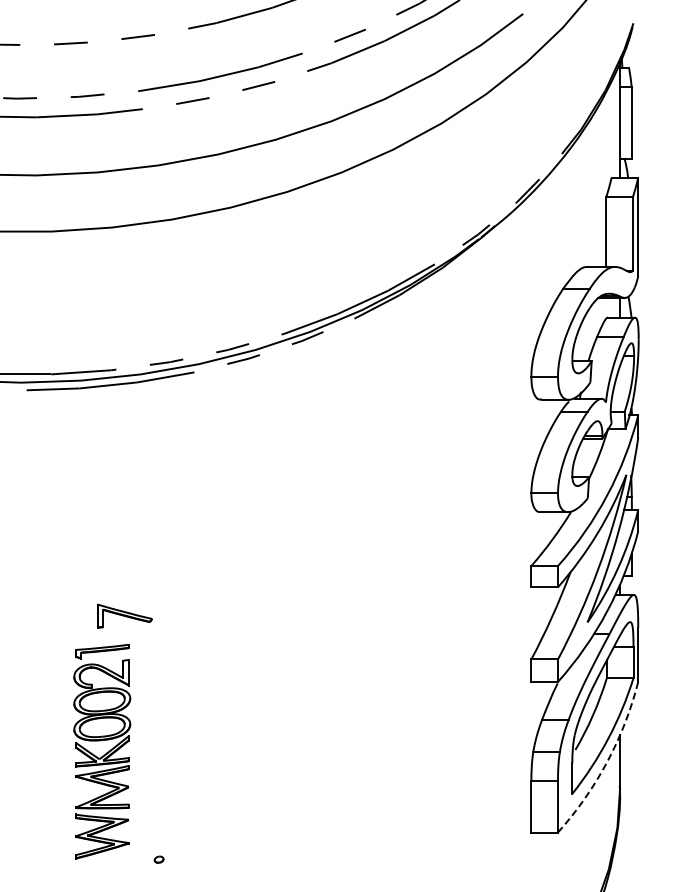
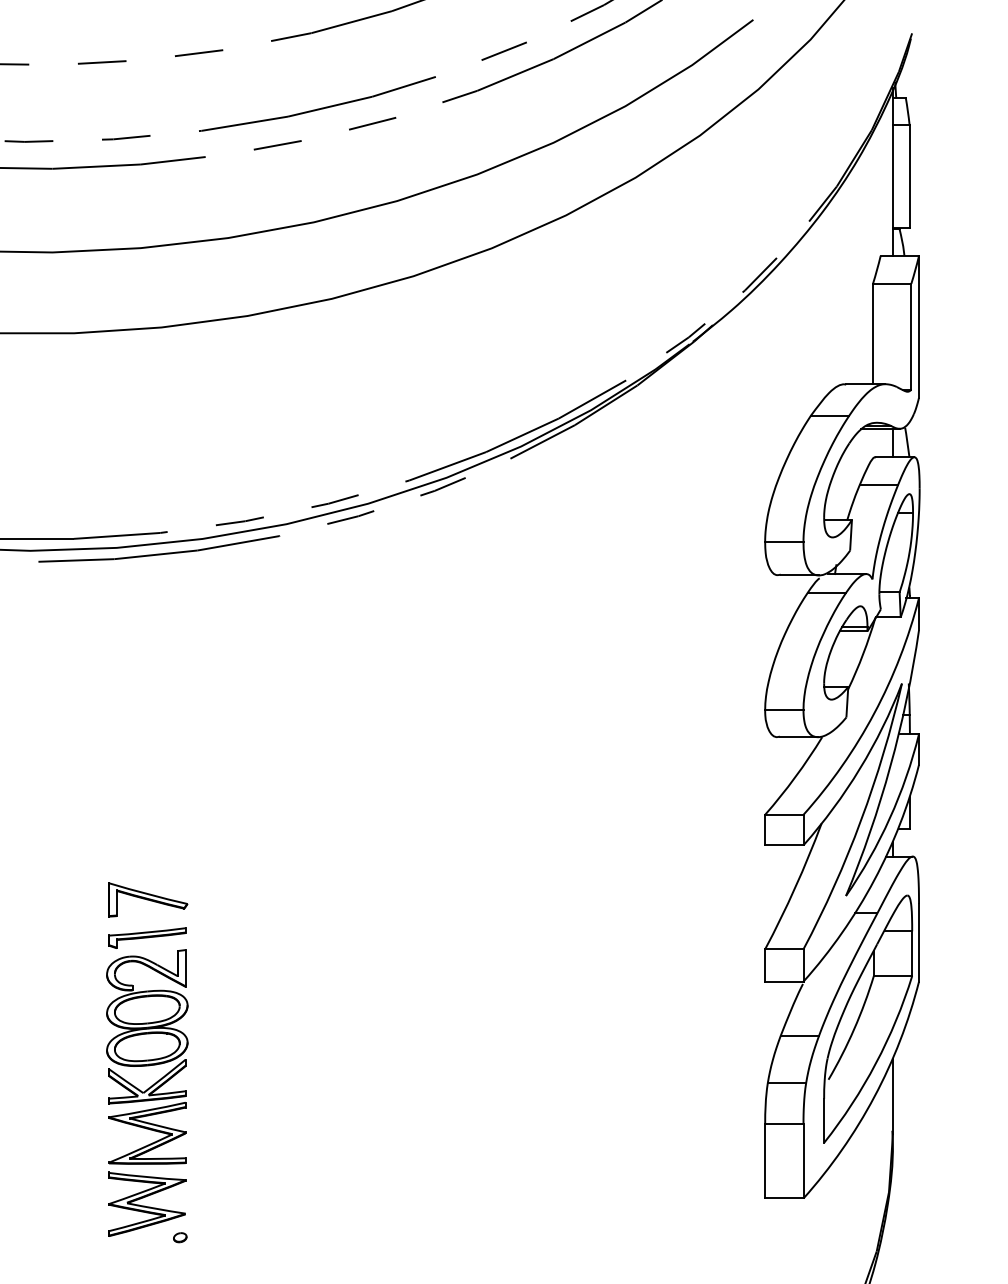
part: (124, 615) -> (147, 899), moved
arc: (607, 762) -> (874, 1097), dashed -> solid
part: (158, 859) -> (179, 1237), moved

